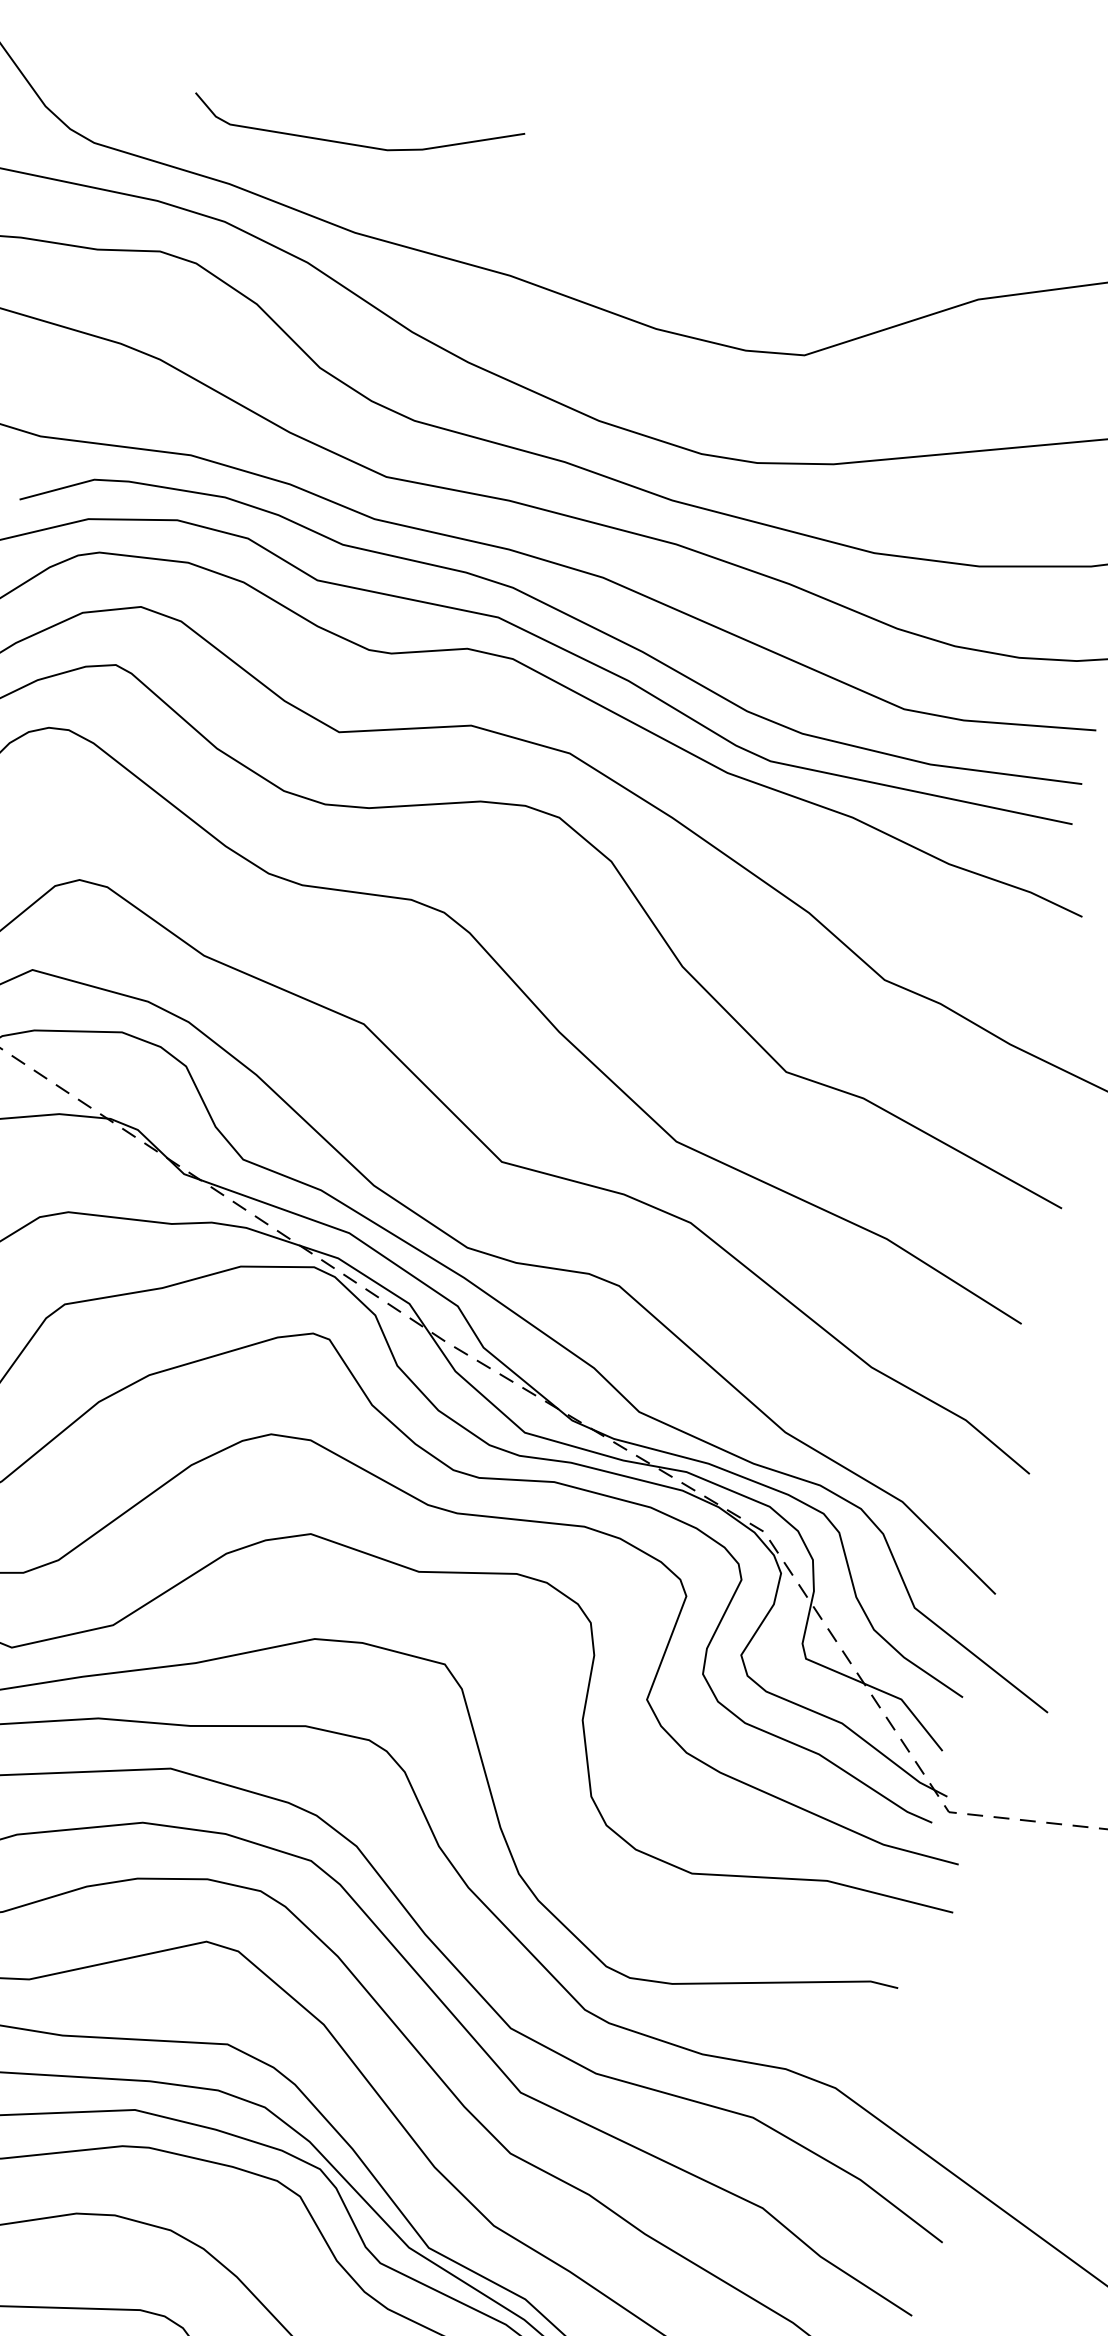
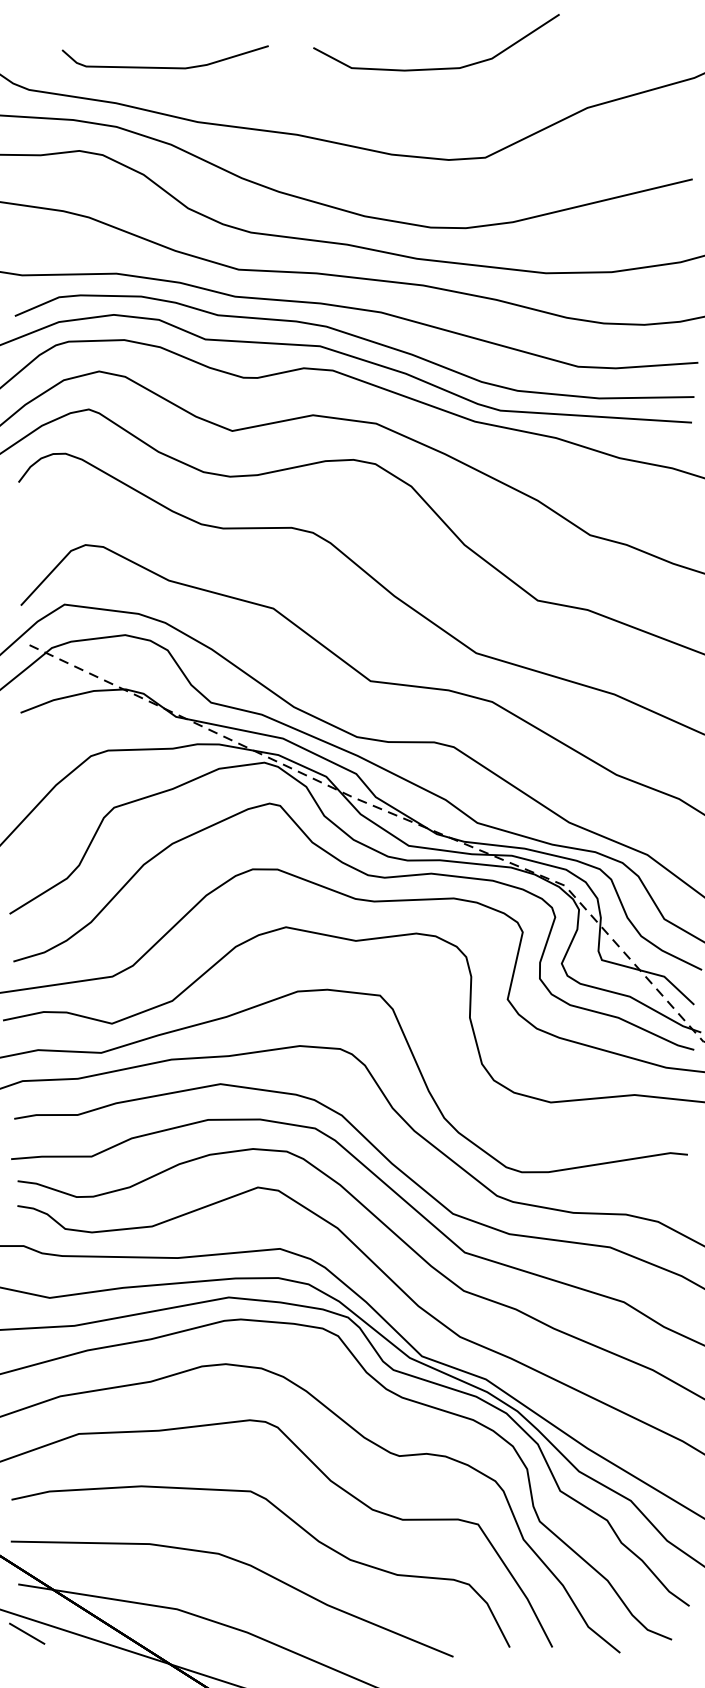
curve: (354, 144) -> (164, 67), moved
curve: (747, 202) -> (436, 68), added

